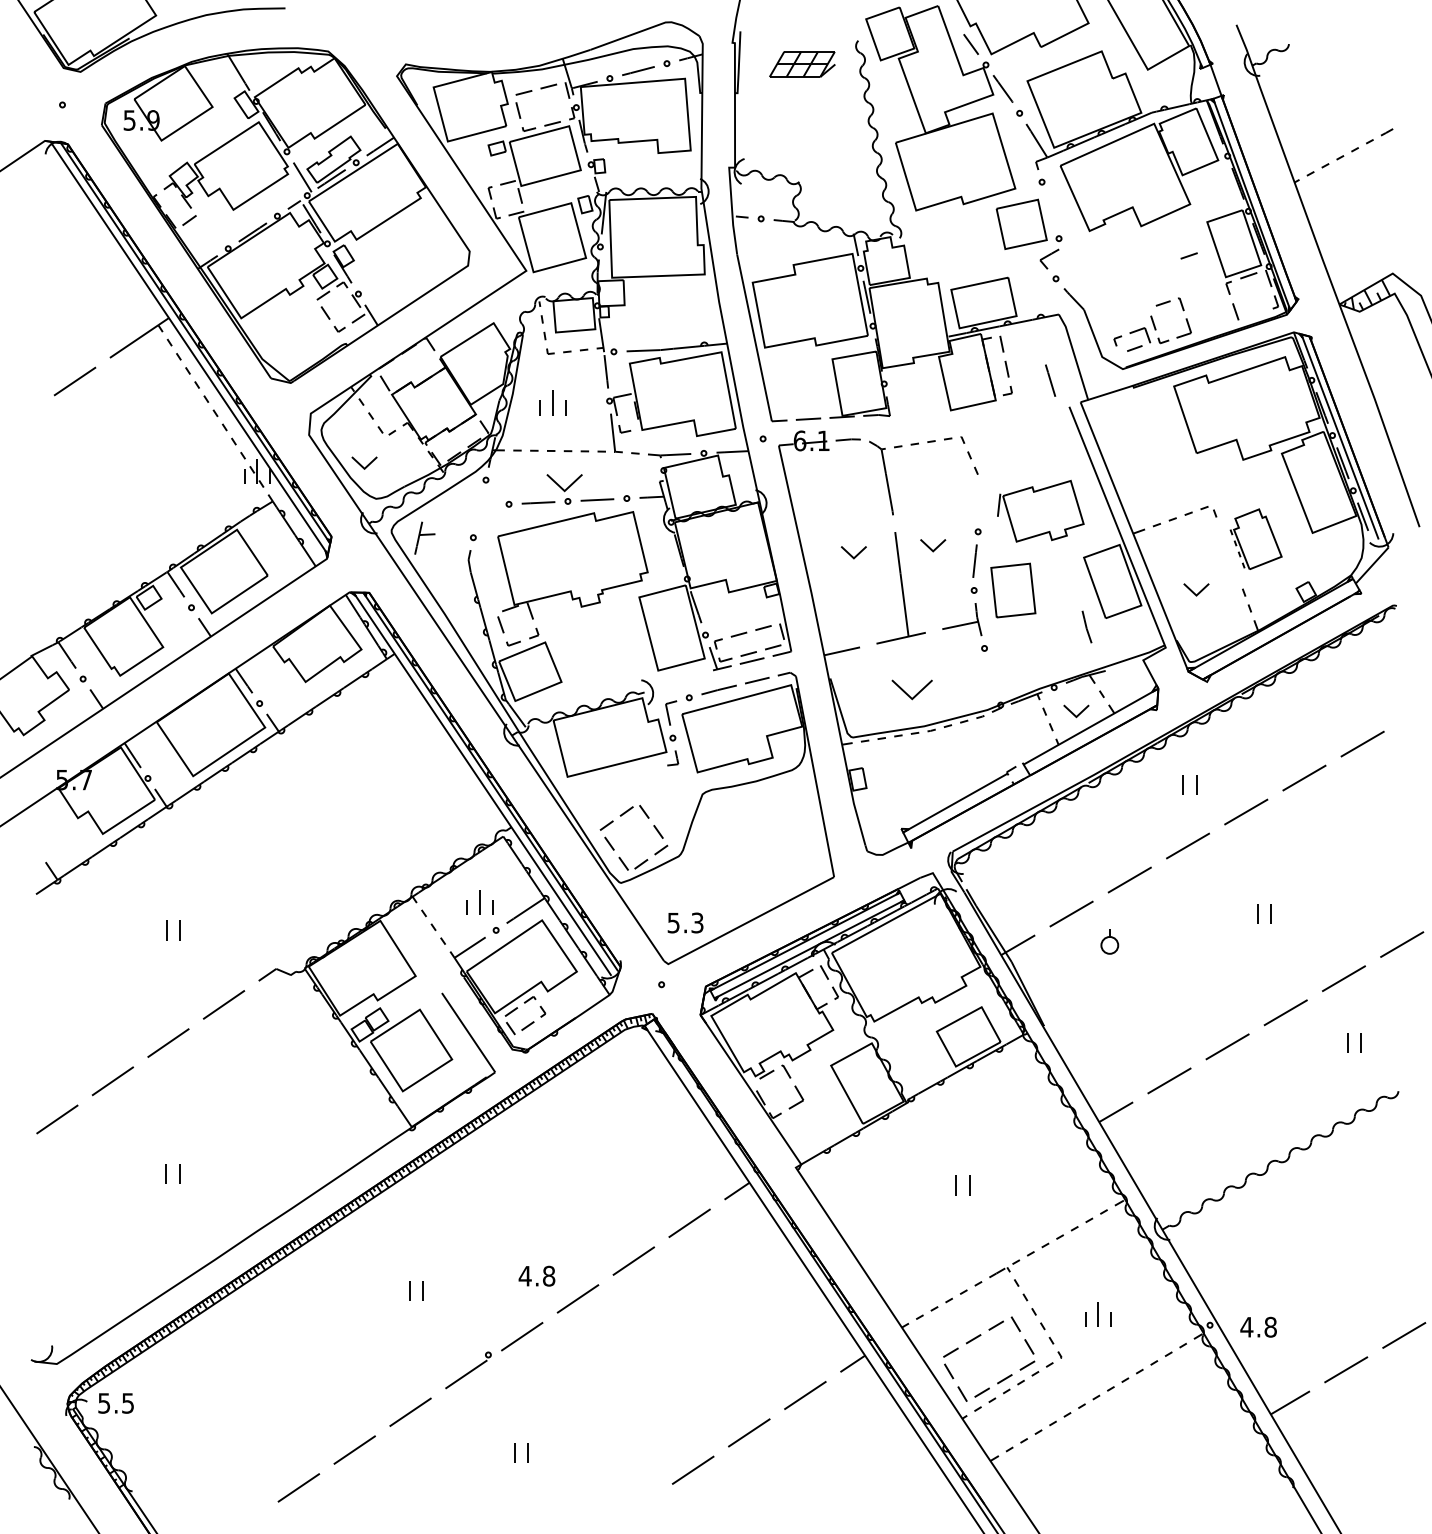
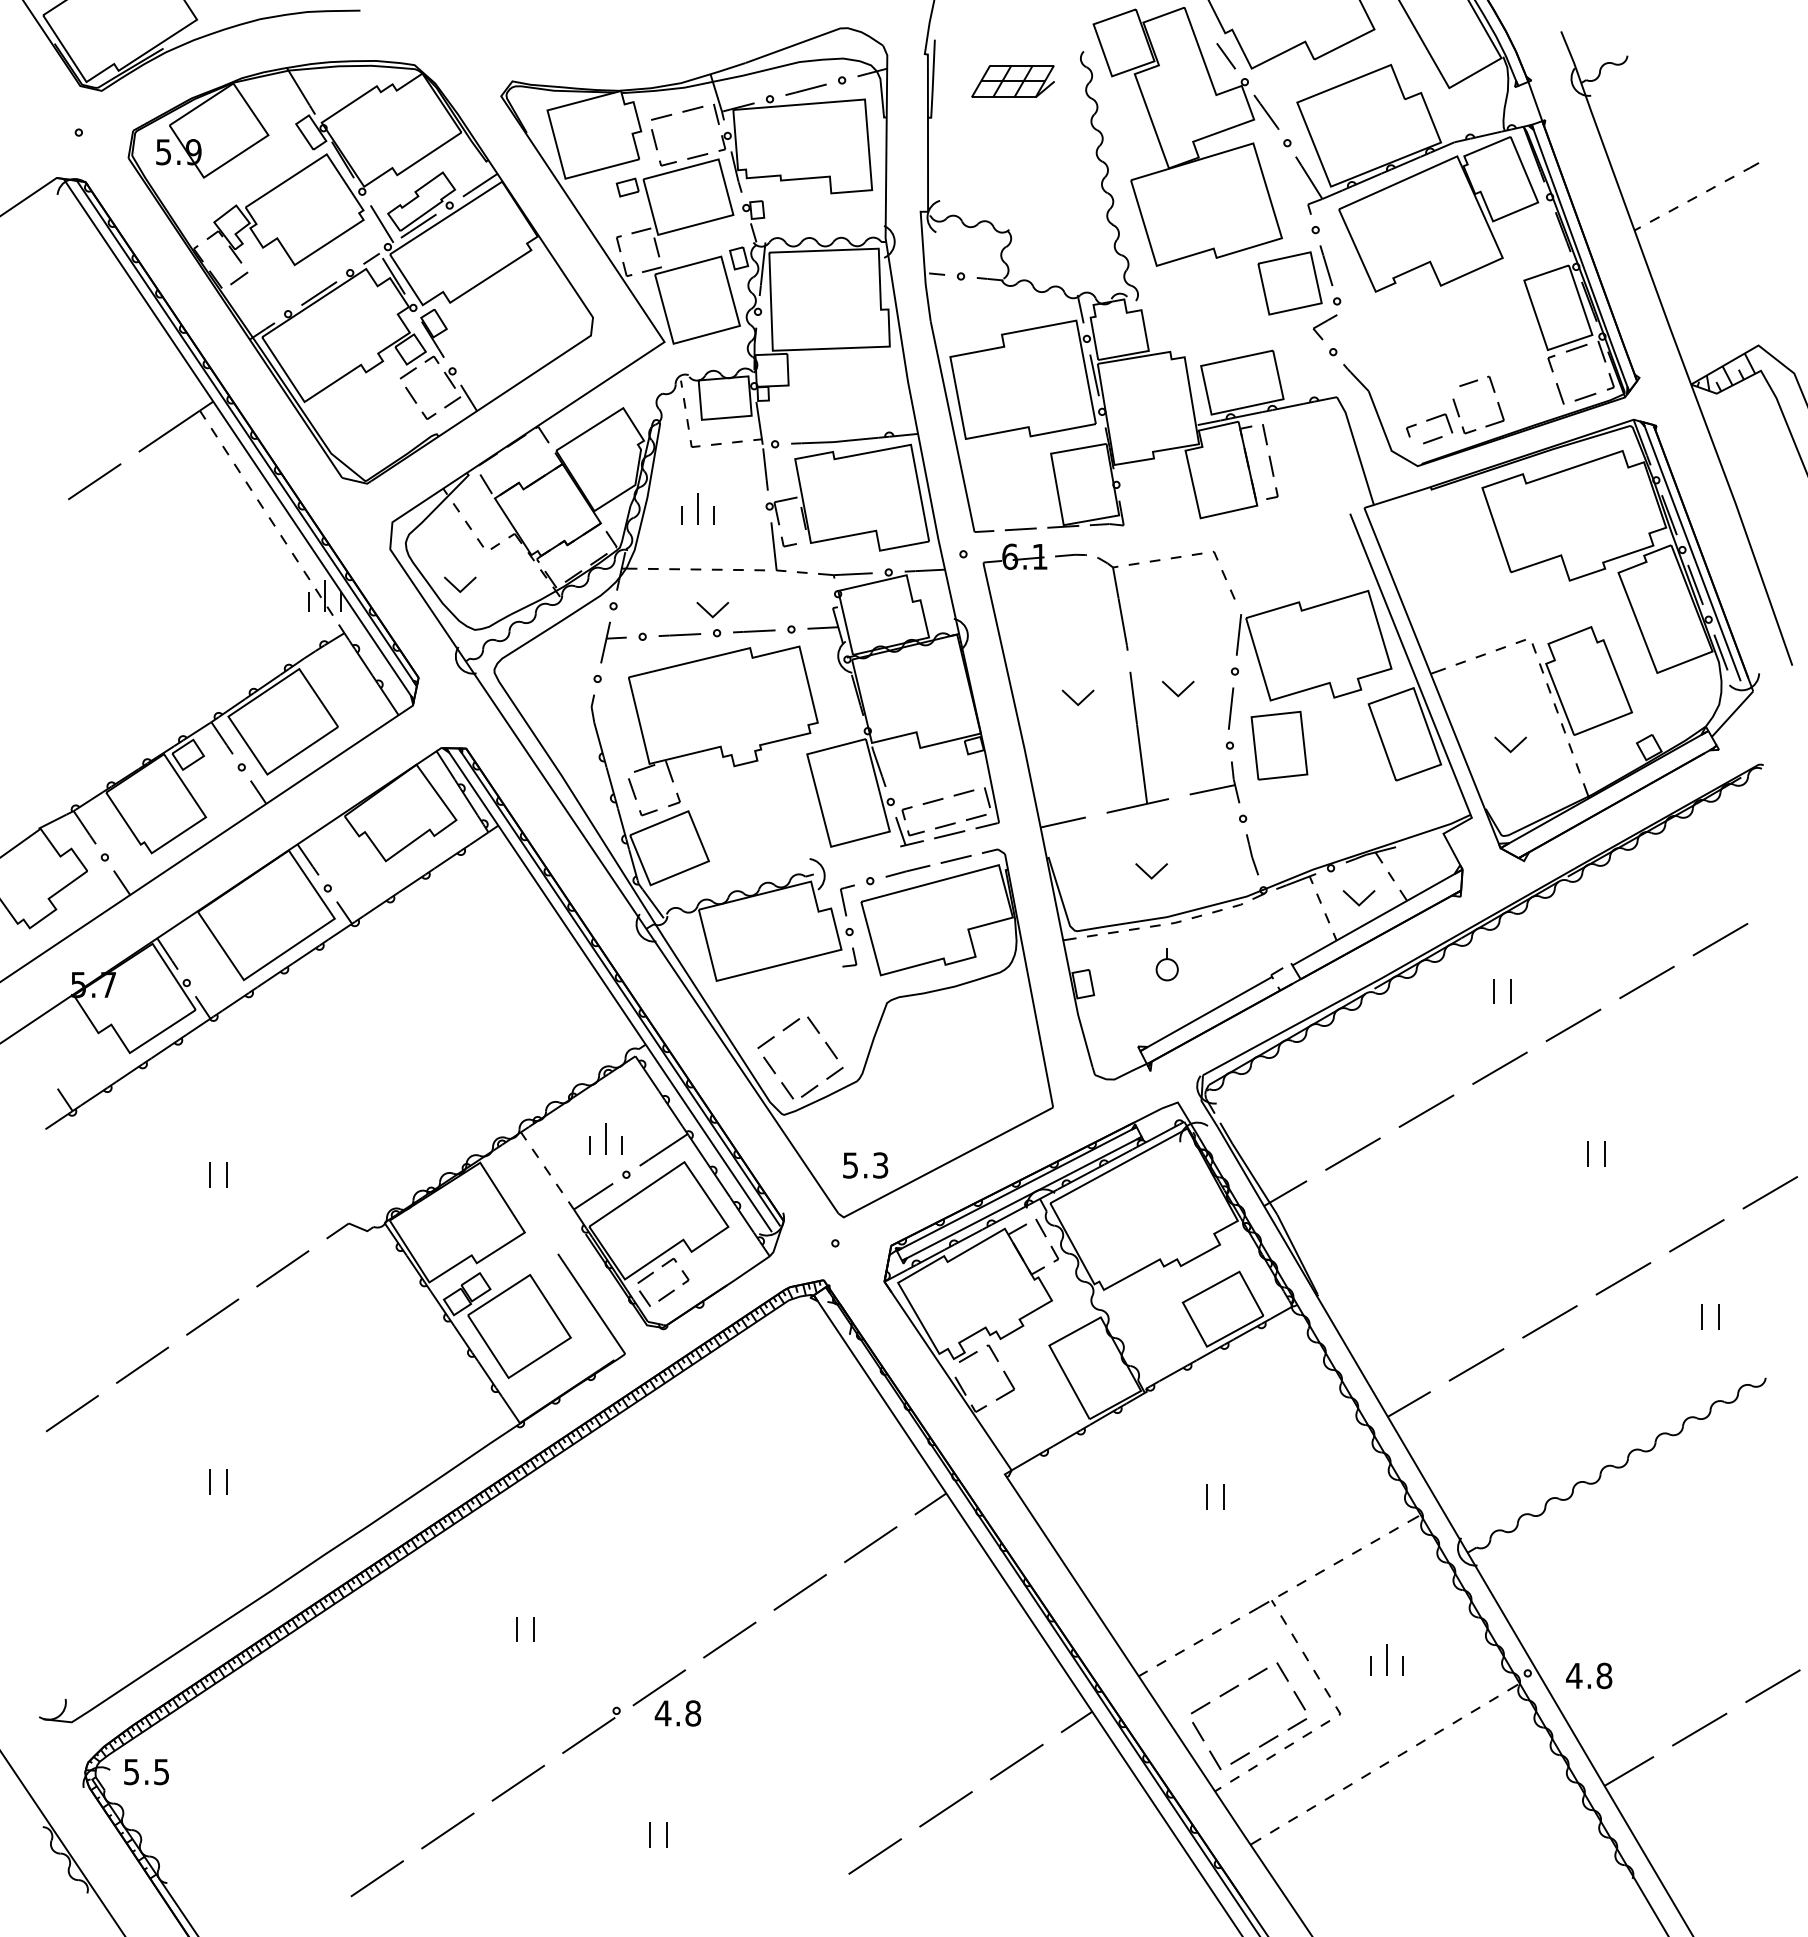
line: (1189, 255) -> (1585, 396), moved
line: (1050, 380) -> (1326, 265), moved
part: (564, 482) -> (712, 609), size x0.71
part: (1040, 511) -> (1313, 645), size x1.43
part: (424, 538) -> (613, 642), moved
part: (1255, 538) -> (1585, 680), size x1.43
line: (1087, 626) -> (1252, 854), moved
part: (912, 690) -> (1151, 871), size x0.62
part: (1109, 941) -> (1166, 964), moved
text: (536, 1276) -> (677, 1713), moved

